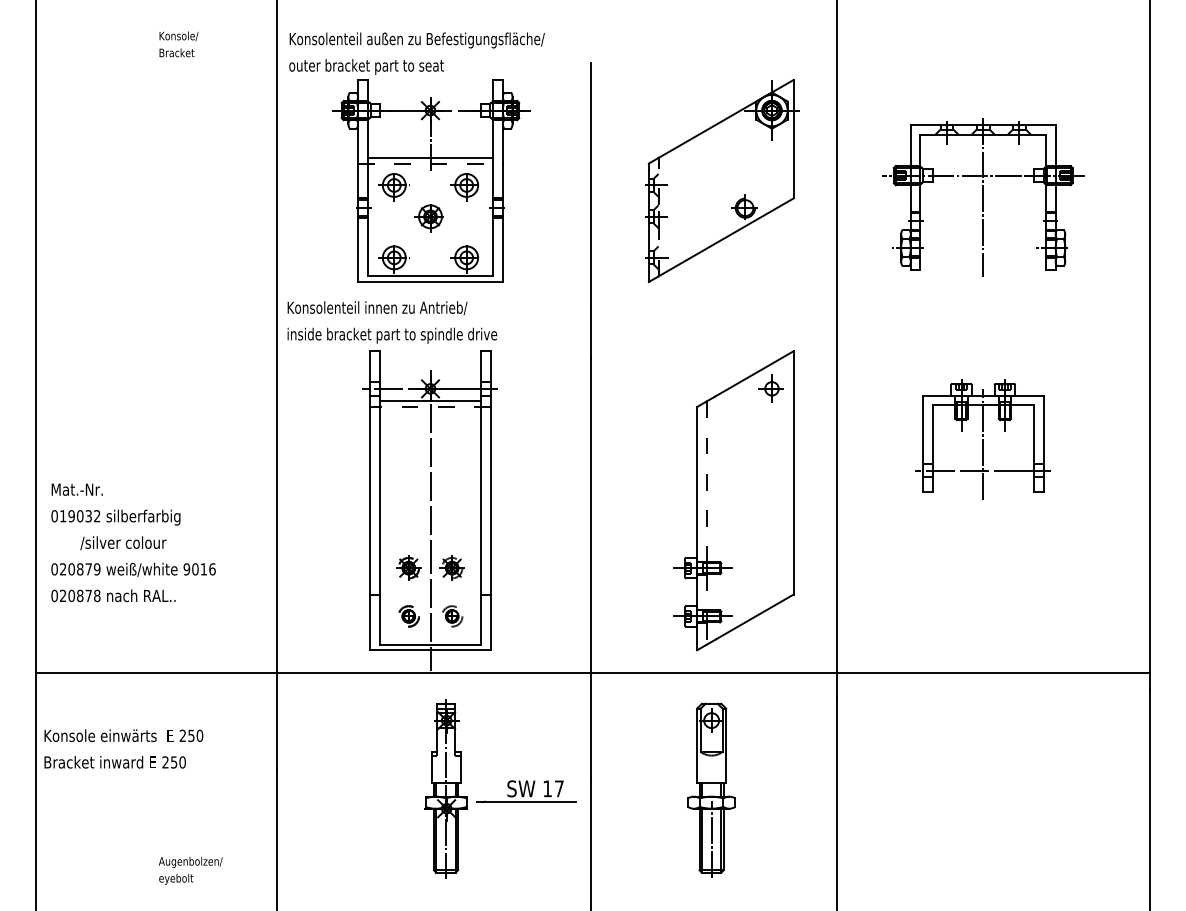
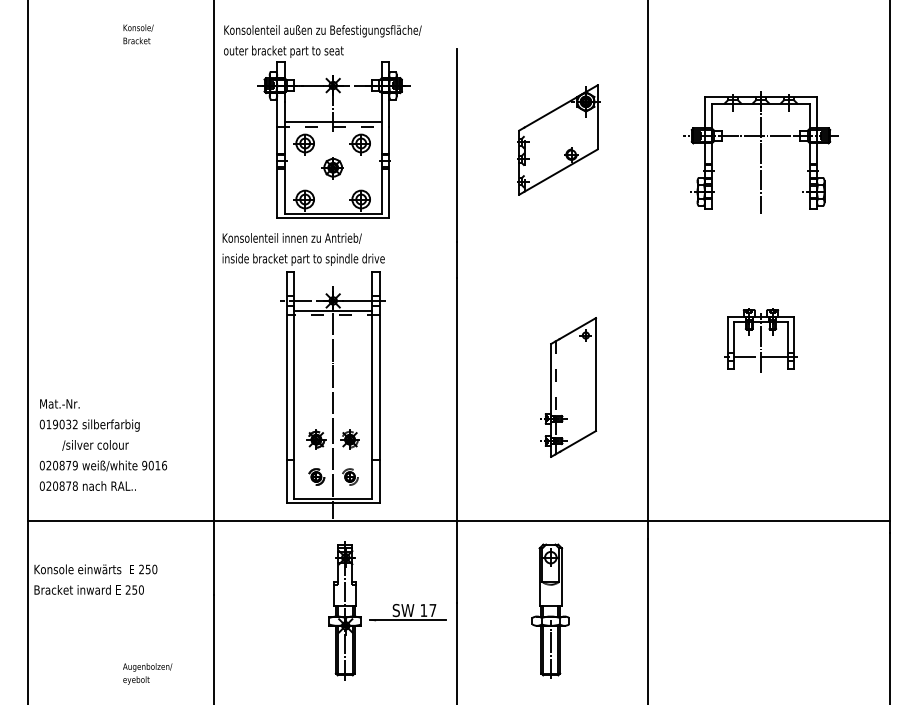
part: (721, 180) -> (558, 139), size x0.7
part: (982, 439) -> (760, 340), size x0.7
part: (734, 500) -> (568, 387), size x0.6
text: (133, 542) -> (103, 444), moved

